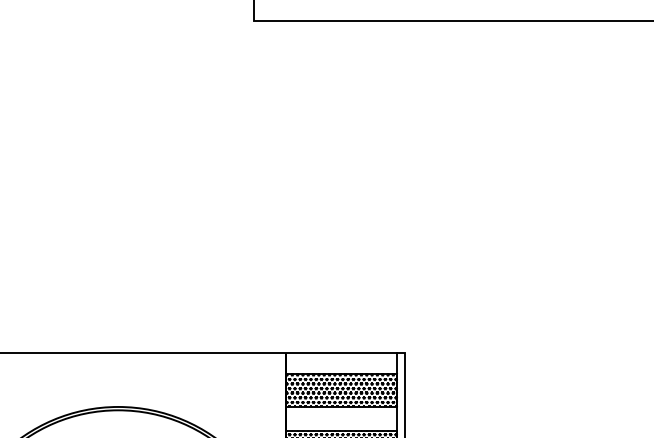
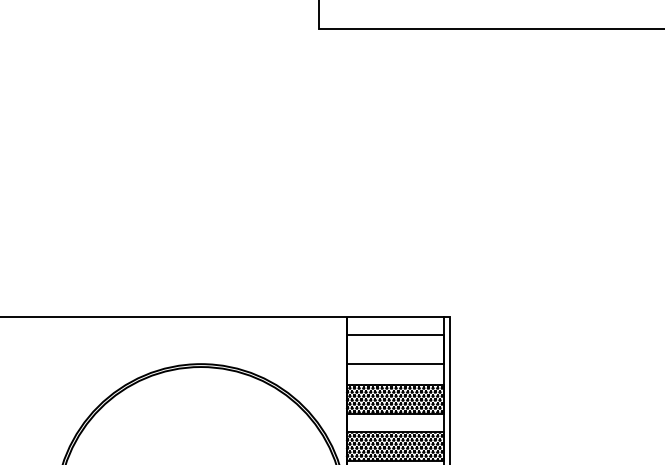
hatch: (341, 390) -> (394, 349), removed

